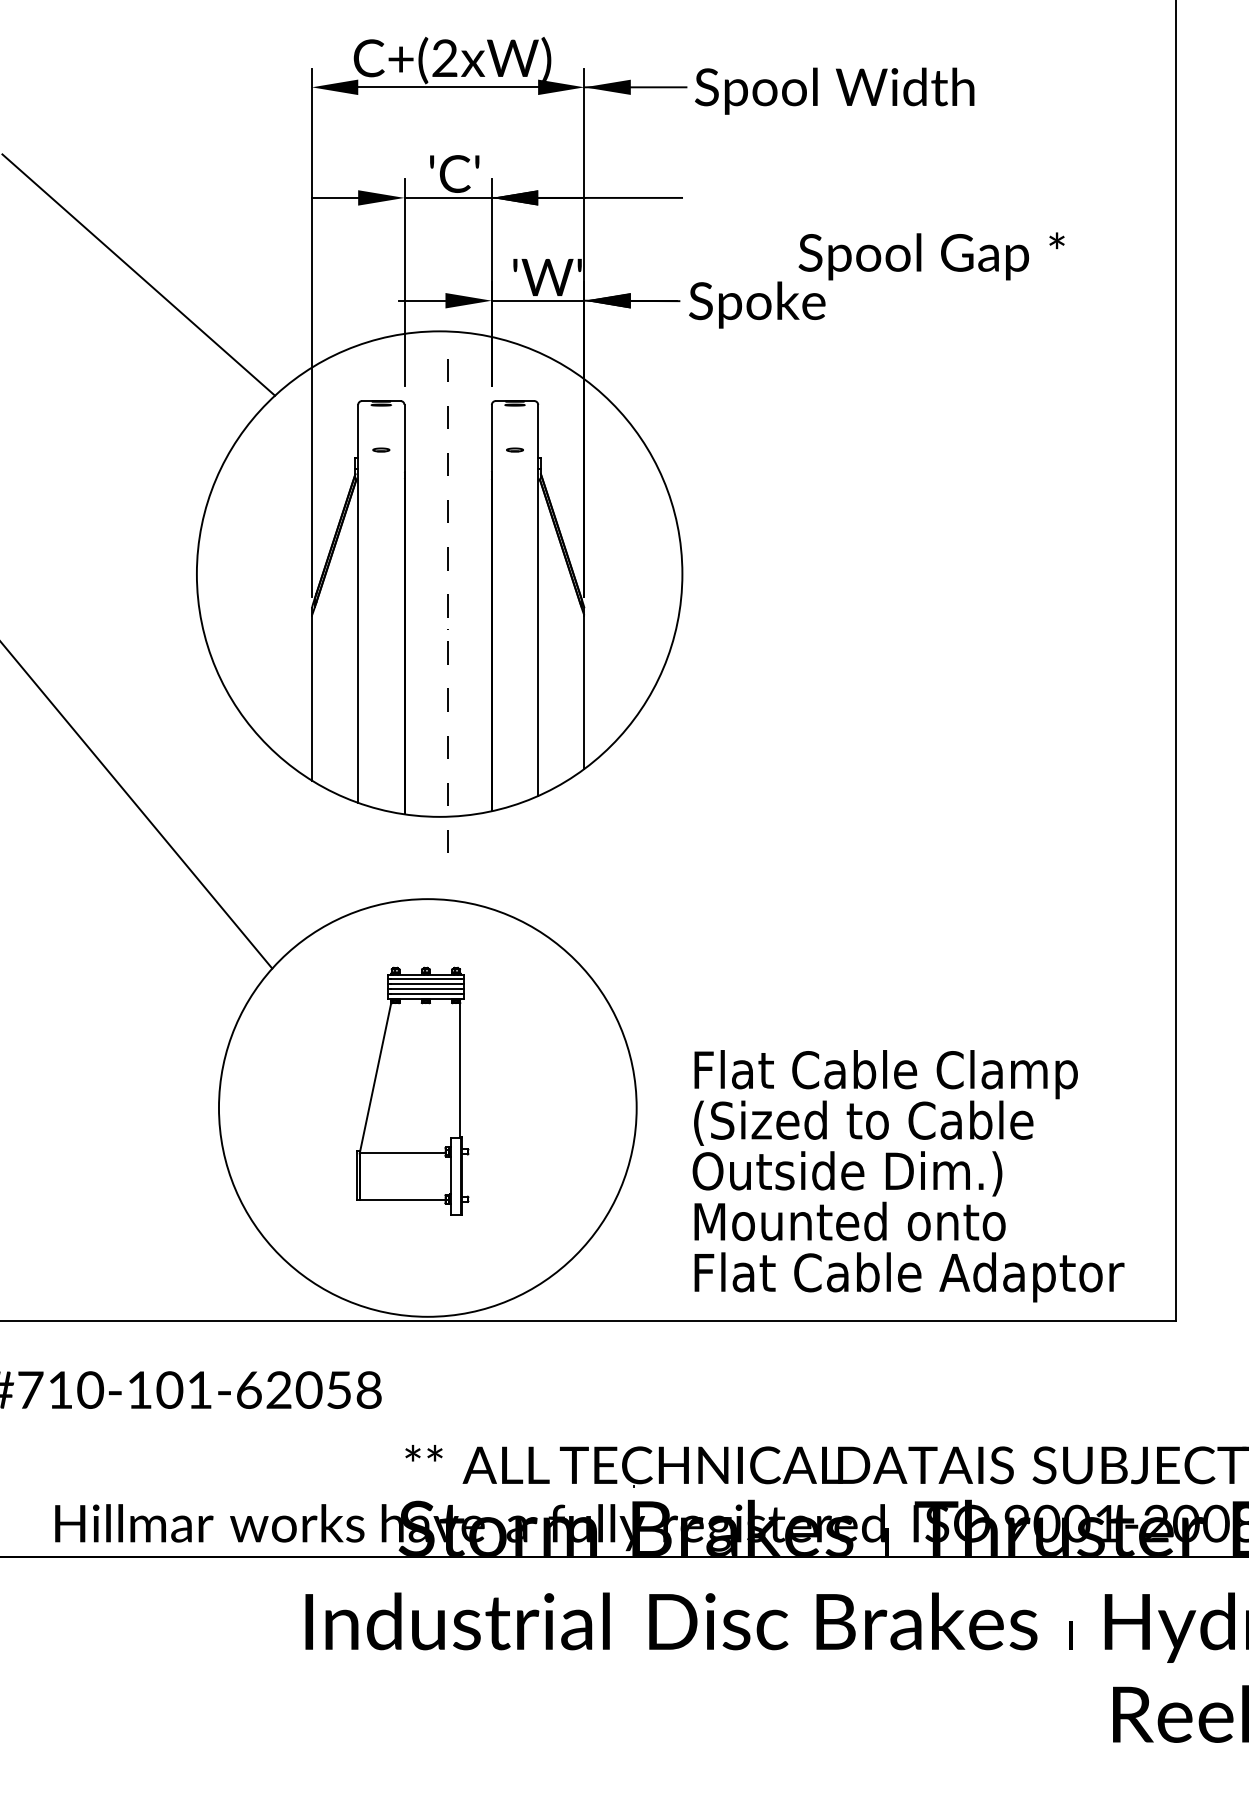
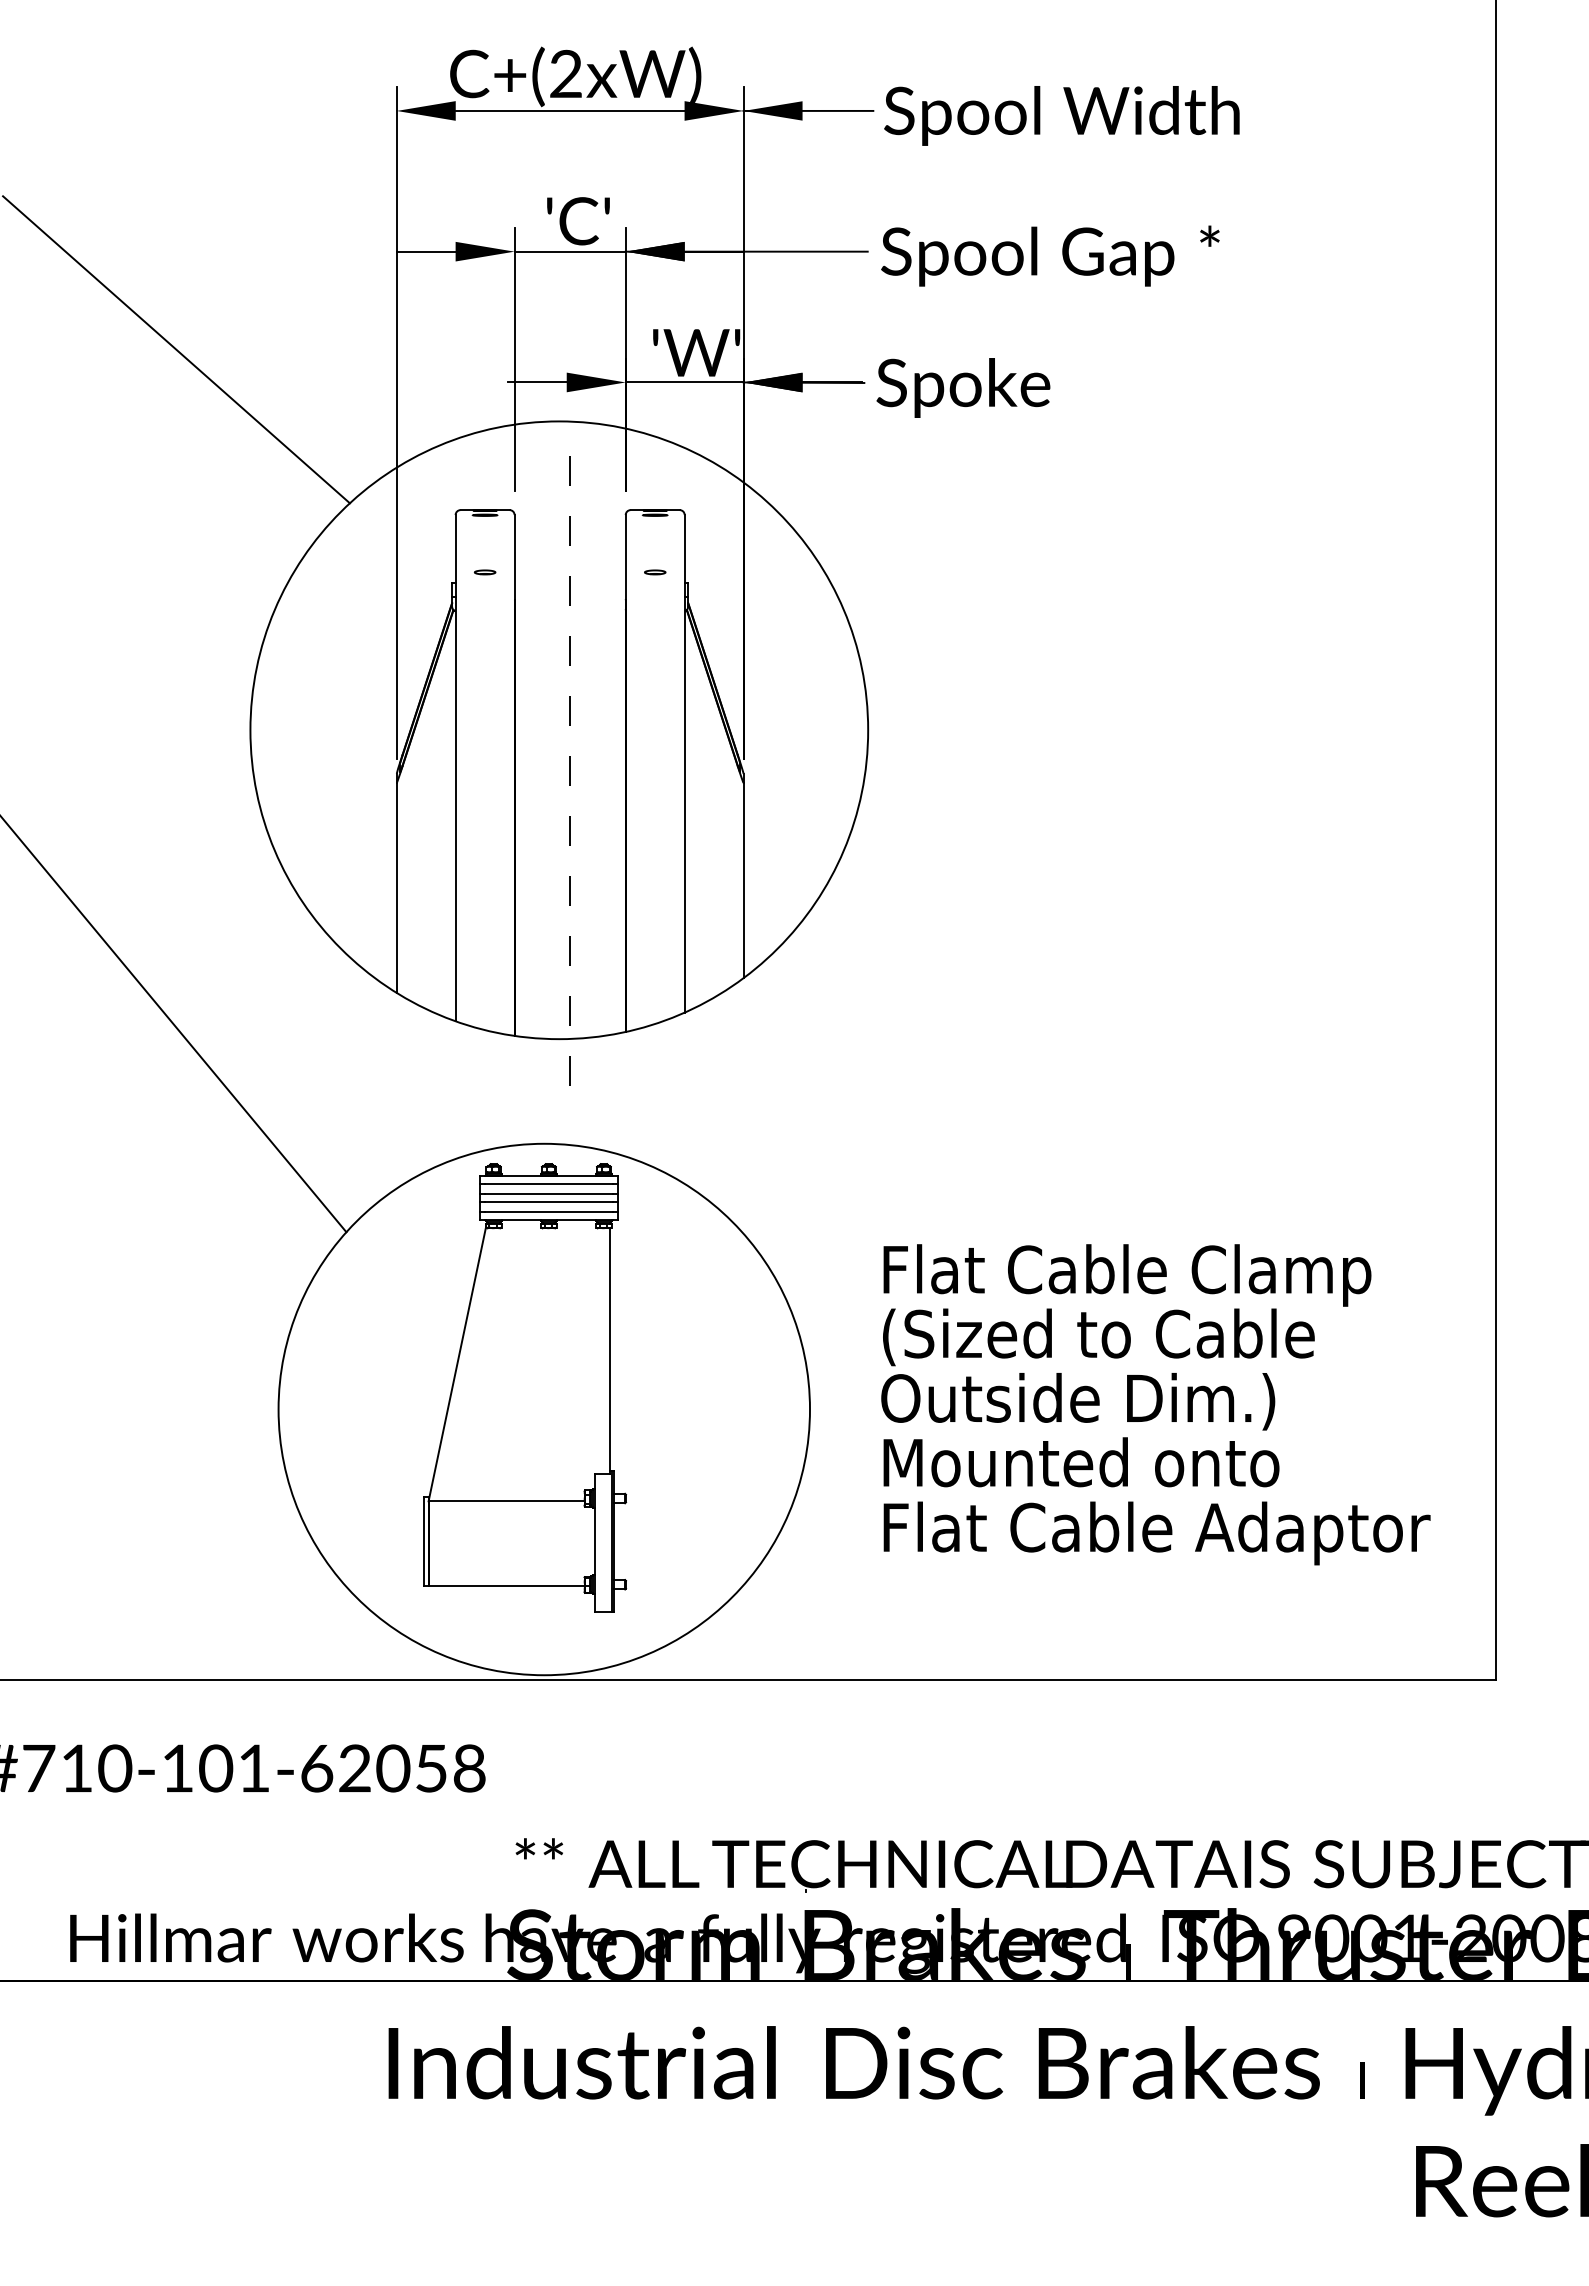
text: (931, 256) -> (1050, 256), moved
part: (412, 1090) -> (524, 1387), size x1.43
text: (908, 1176) -> (1155, 1405), moved

